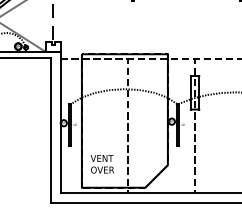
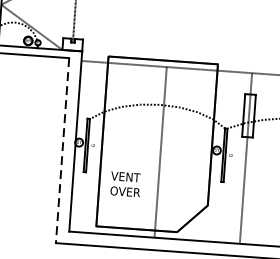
line: (51, 130) -> (62, 150), solid -> dashed
text: (102, 164) -> (125, 184), moved

